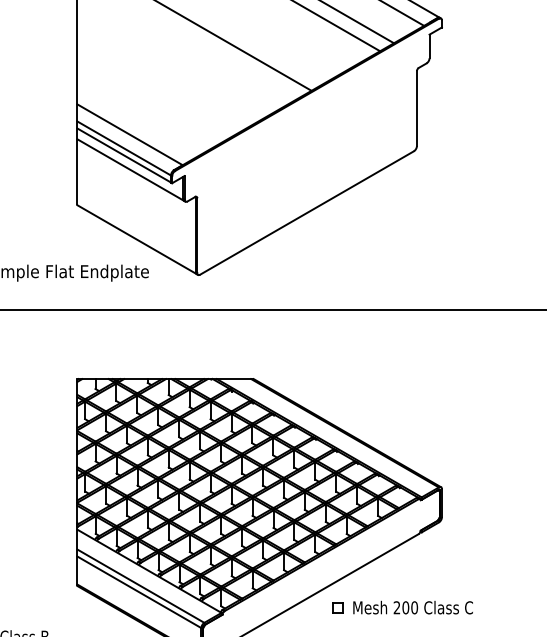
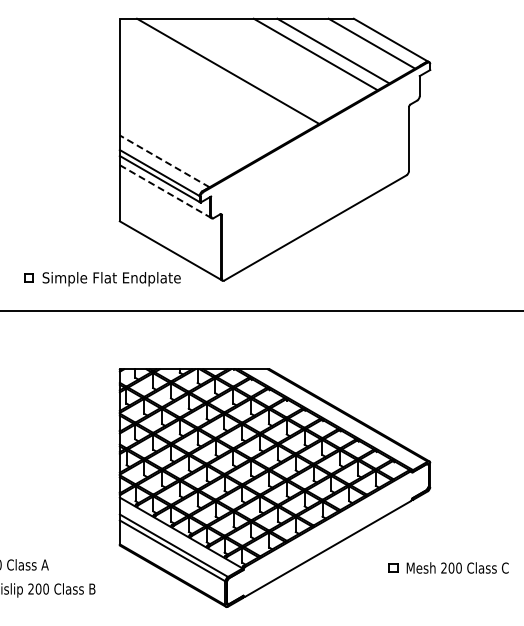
line: (129, 134) -> (164, 161), solid -> dashed
line: (130, 170) -> (165, 191), solid -> dashed
part: (402, 607) -> (448, 567), moved

